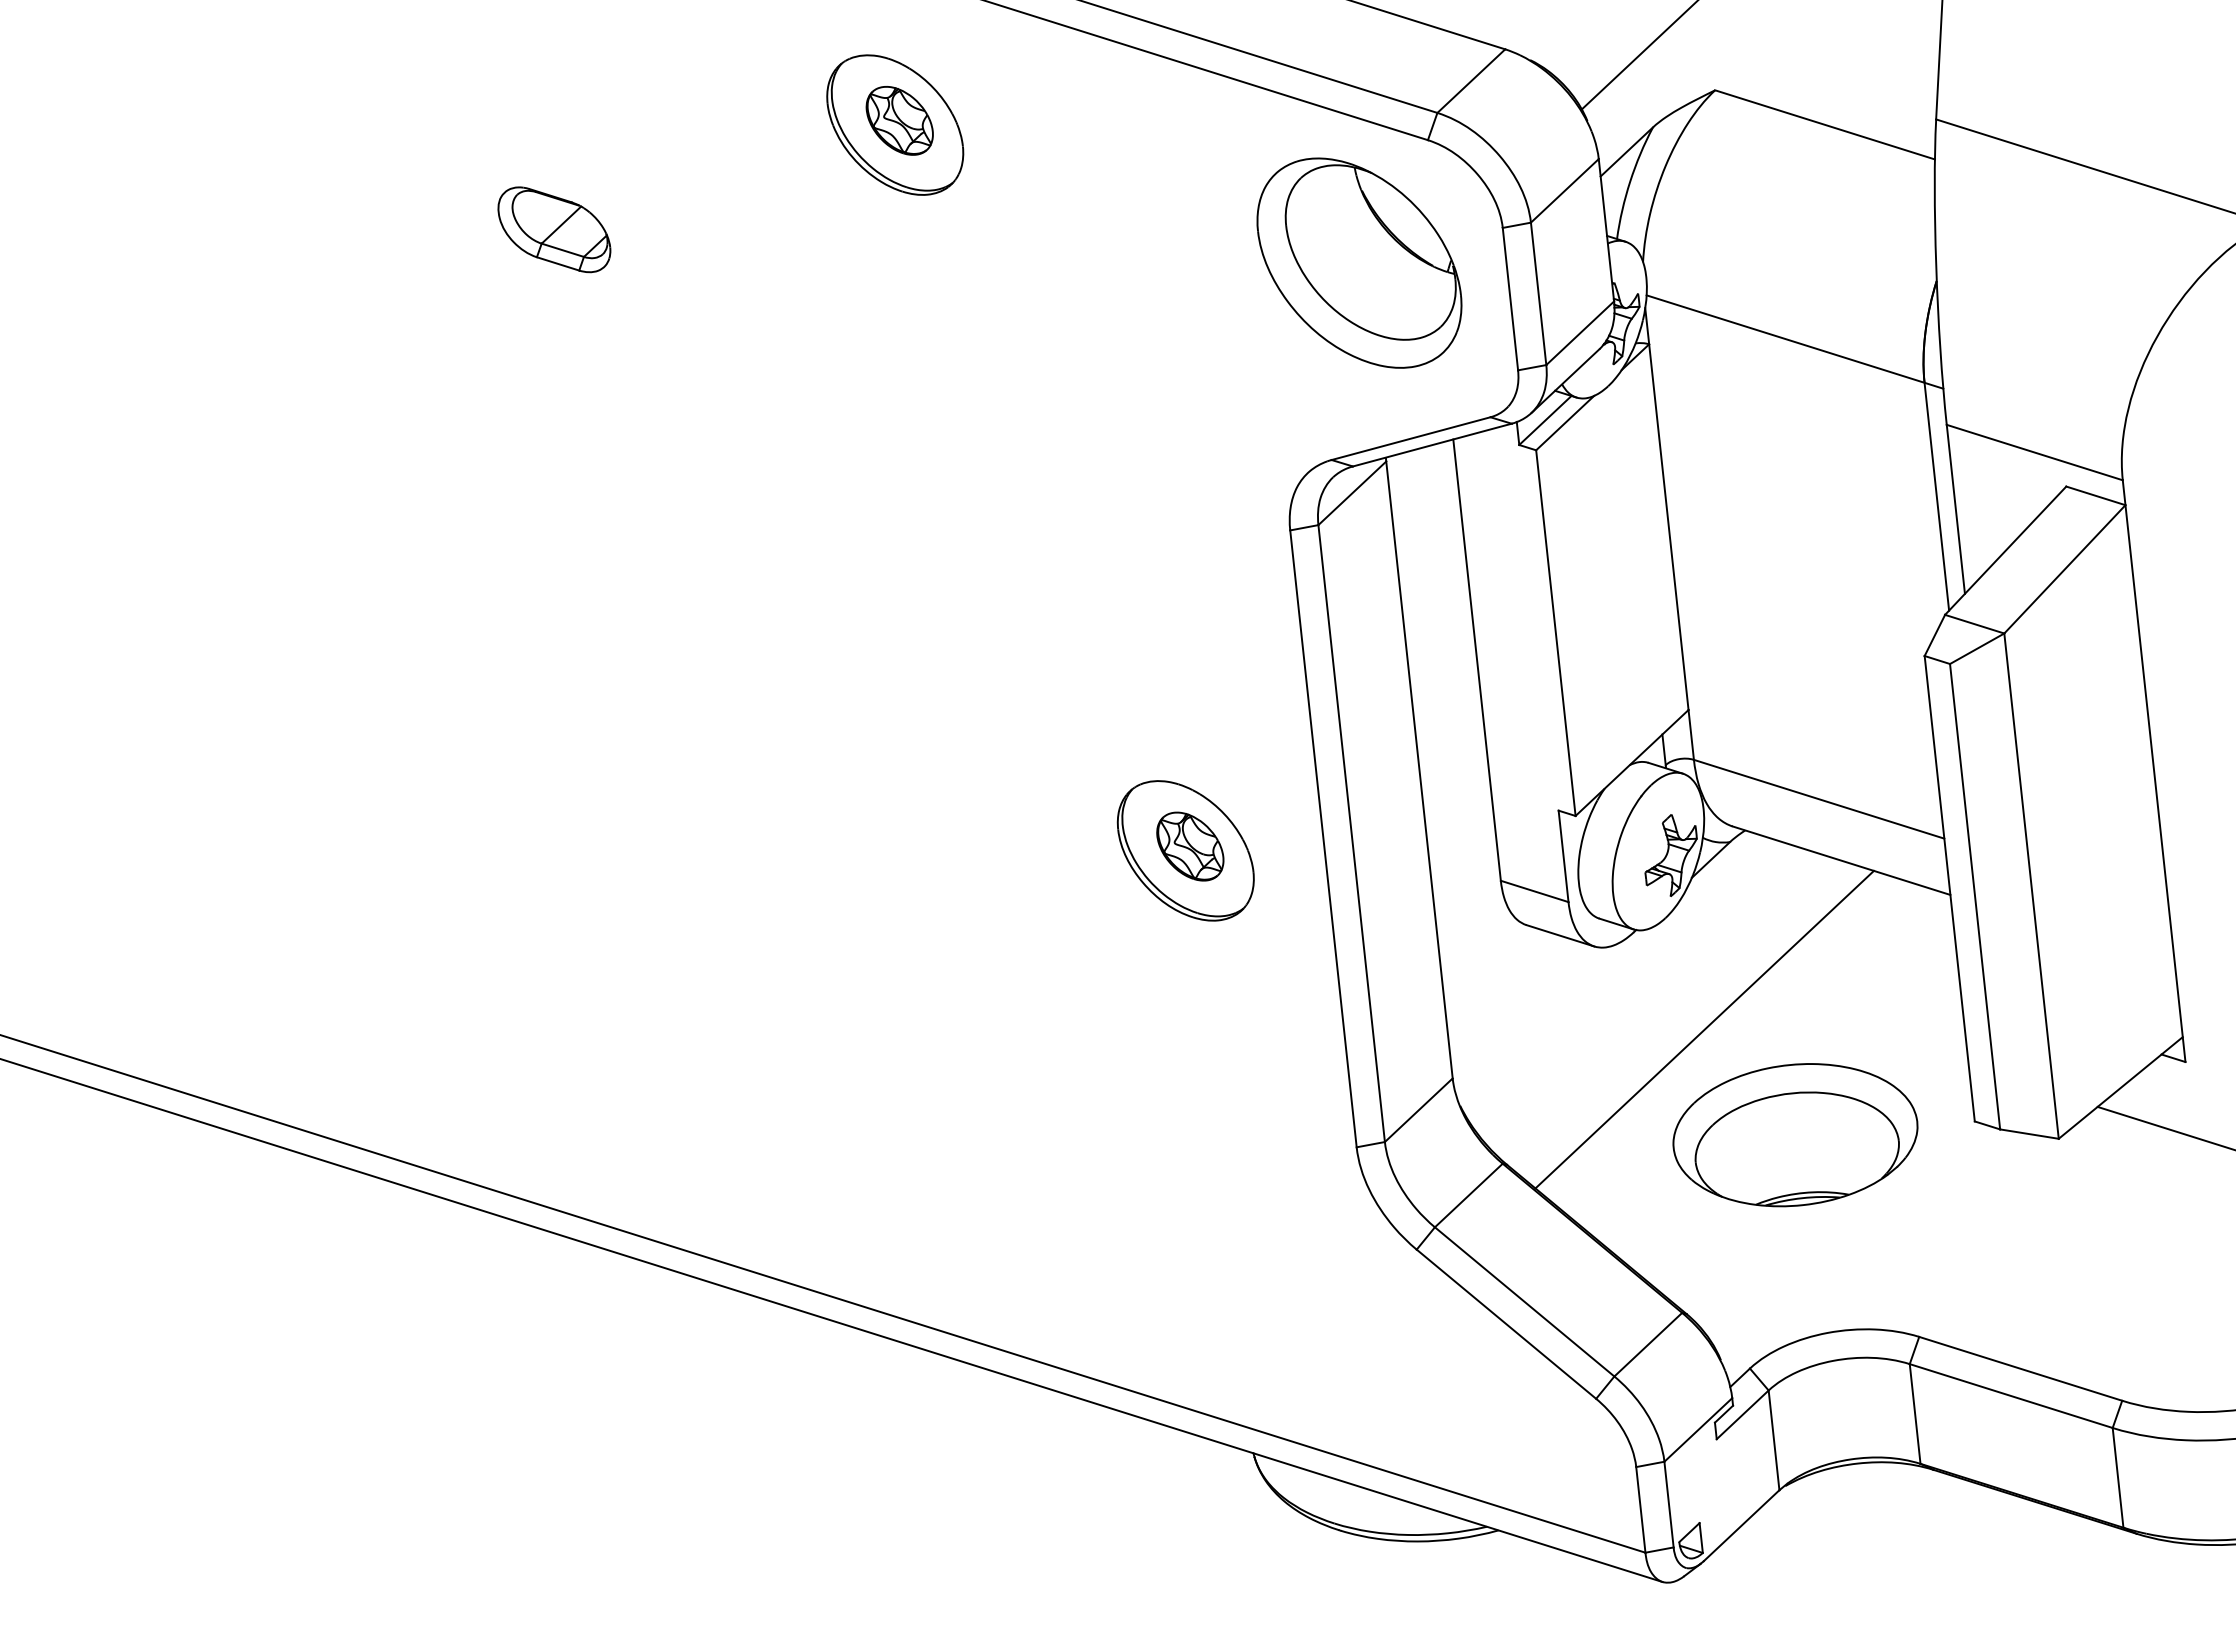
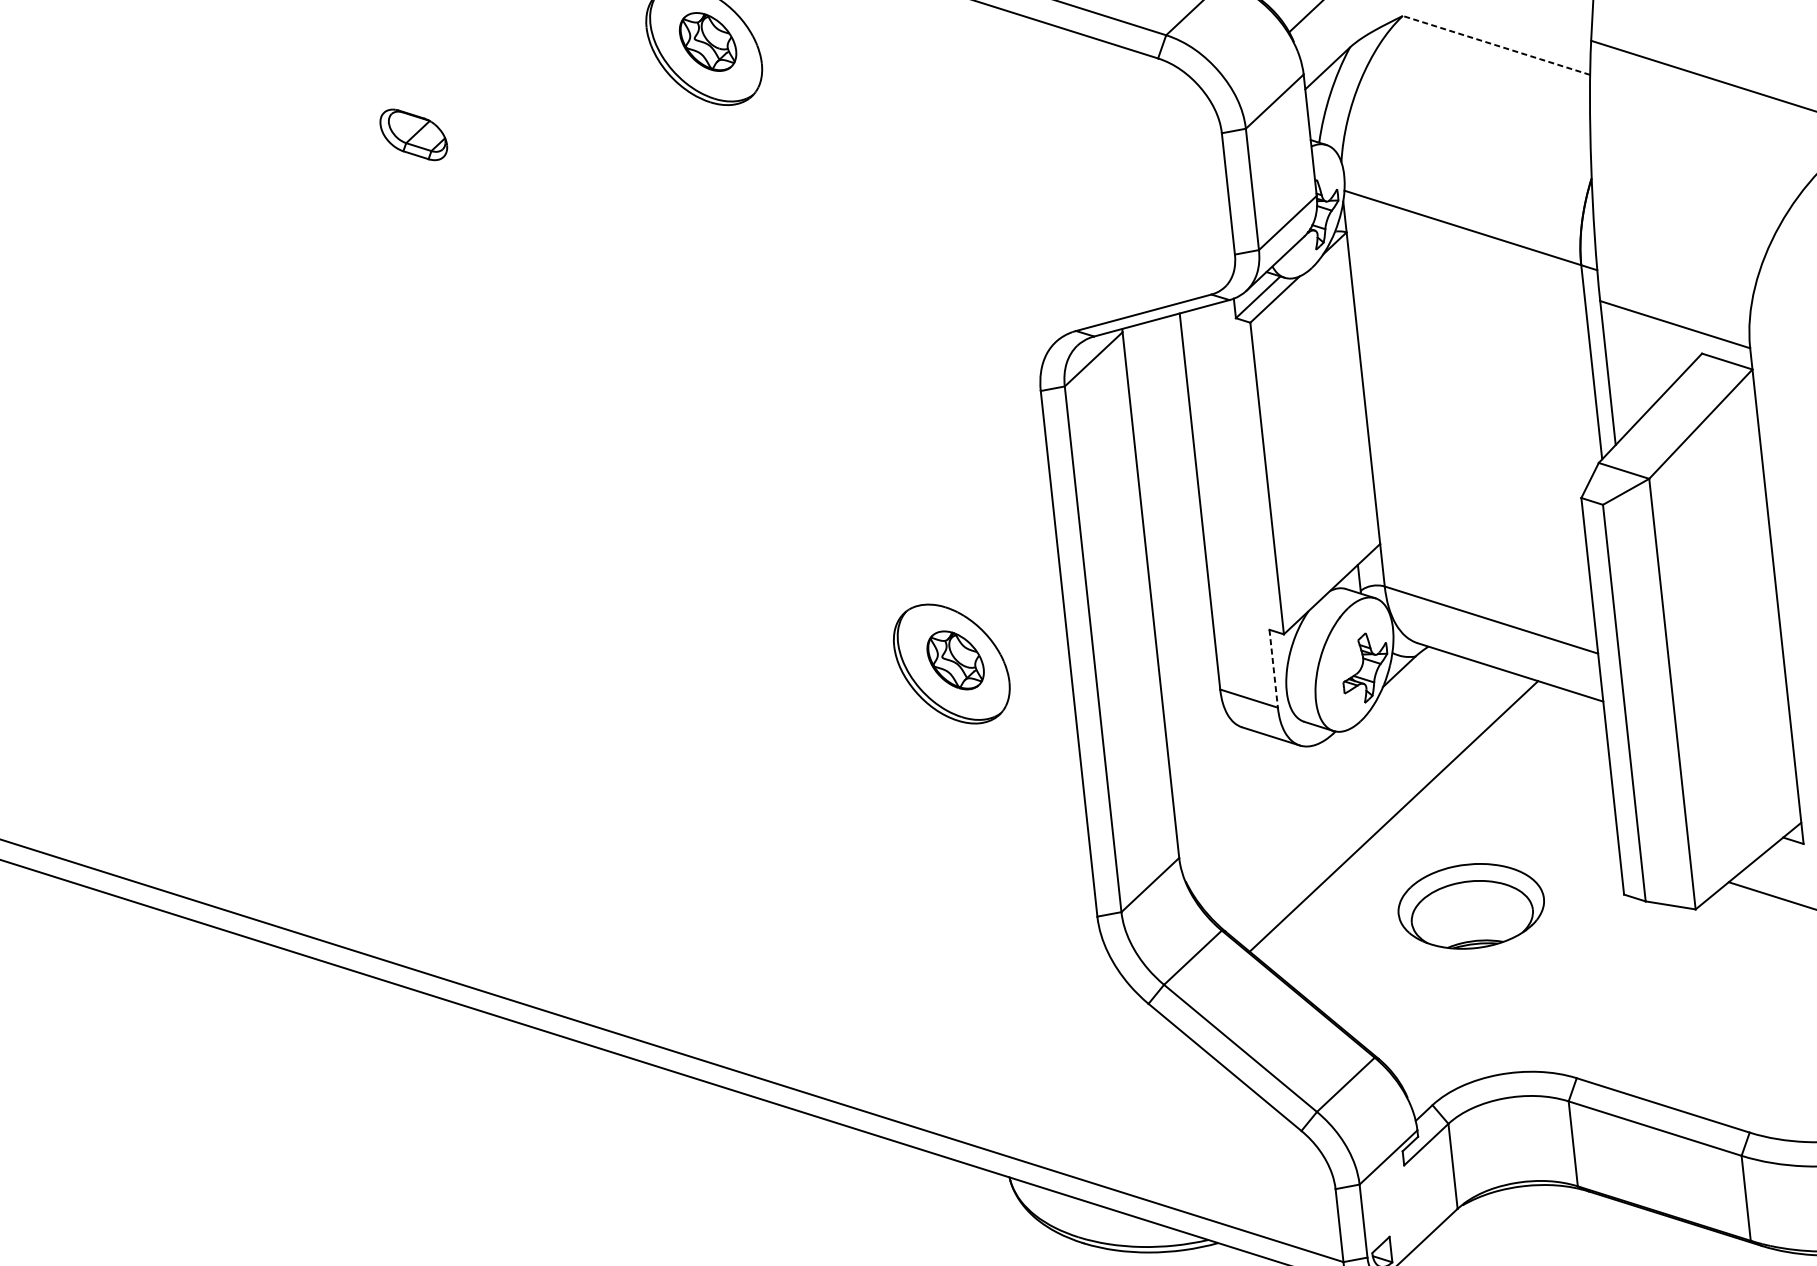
line: (1824, 124) -> (1496, 45), solid -> dashed
part: (554, 229) -> (413, 134), size x0.7
part: (1359, 262) -> (1099, 162), removed
line: (1563, 856) -> (1273, 668), solid -> dashed
part: (1795, 1135) -> (1471, 906), size x0.7

